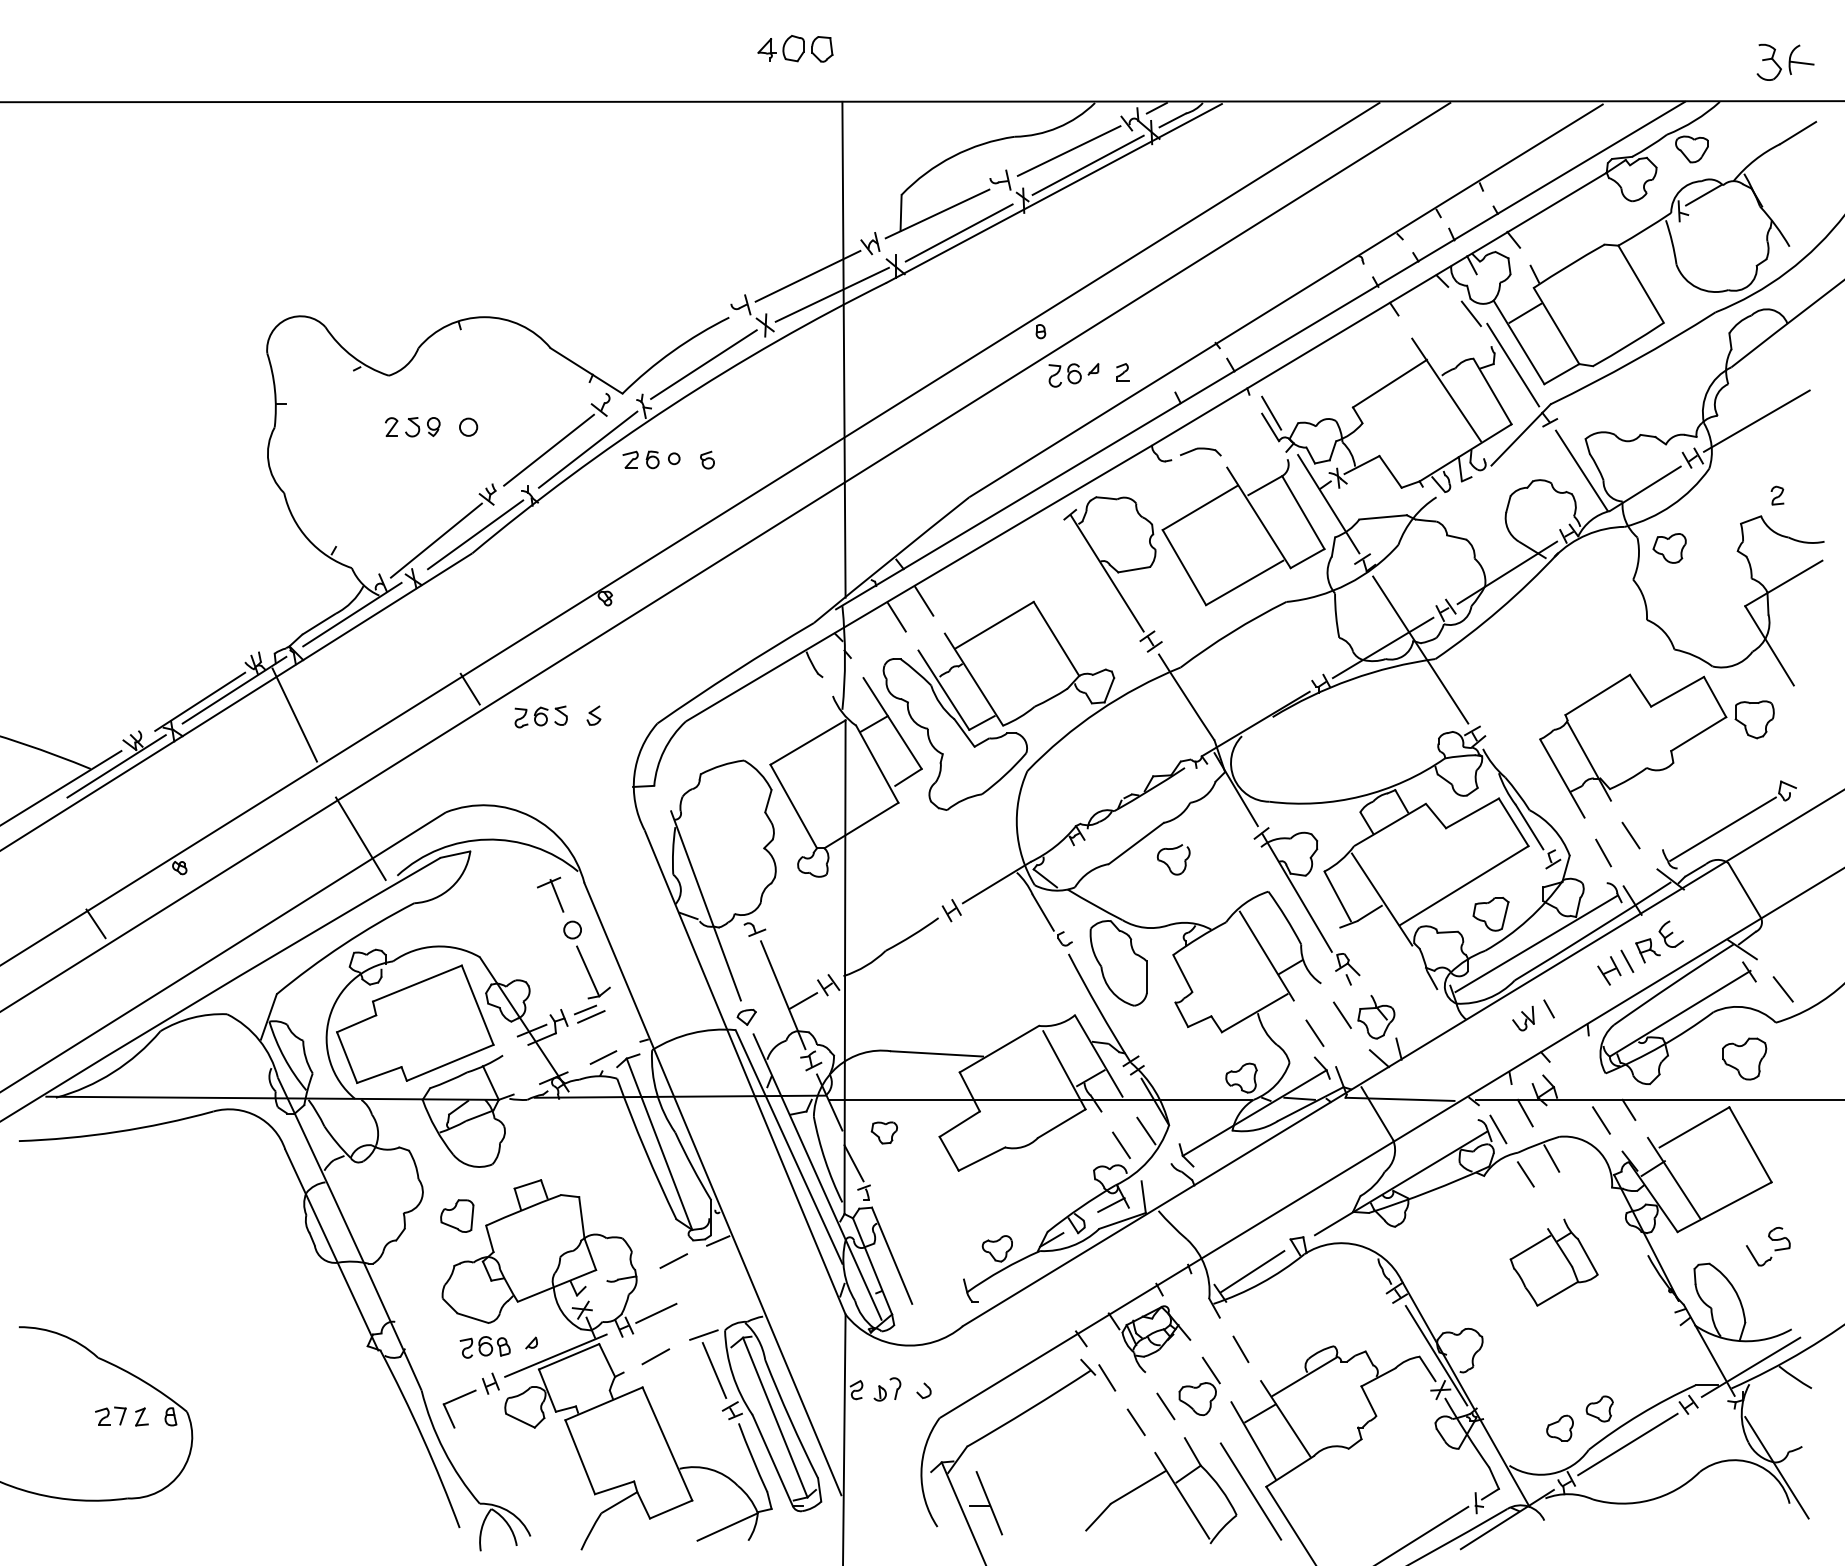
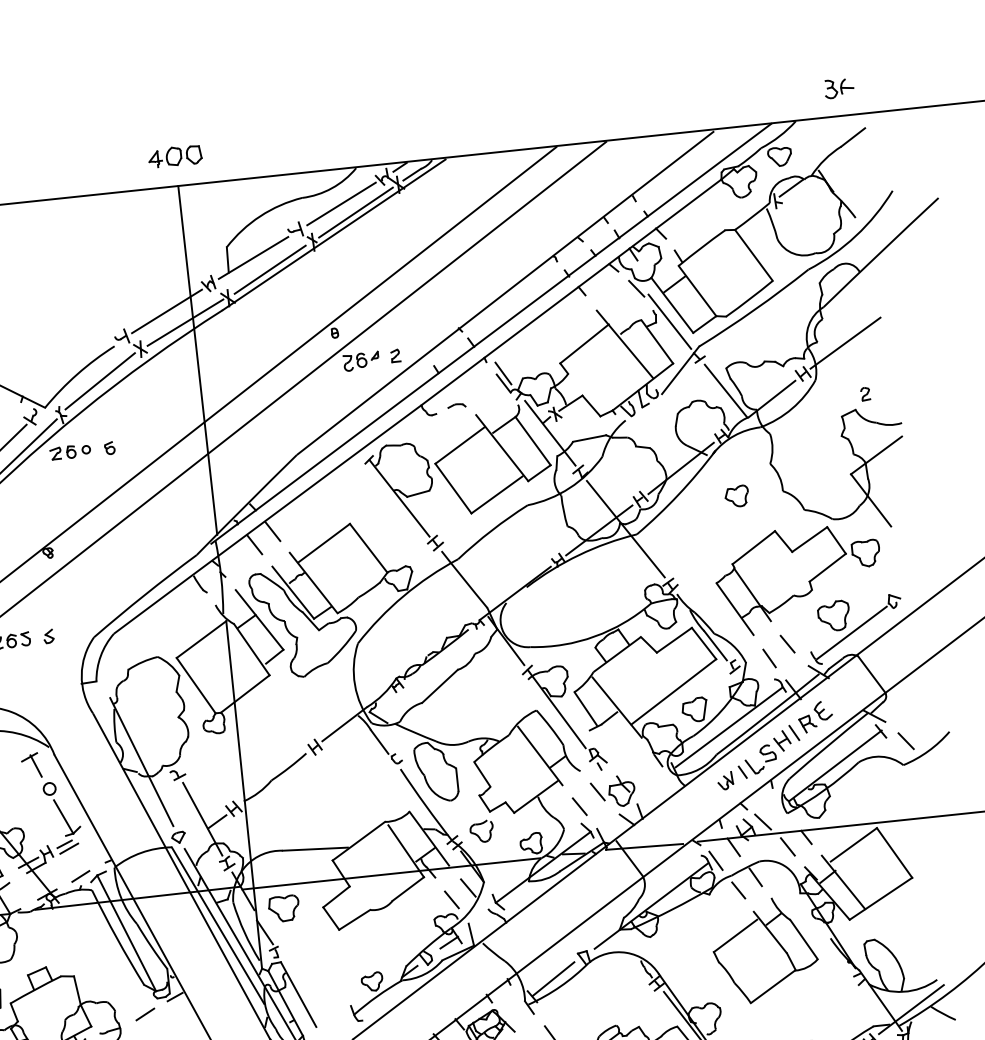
part: (795, 48) -> (175, 156), moved
part: (1785, 61) -> (839, 87), size x0.71
part: (1201, 451) -> (456, 405), size x0.62
part: (1669, 548) -> (736, 496), moved
part: (1168, 864) -> (478, 835), moved
part: (1744, 1058) -> (834, 615), moved
line: (1570, 1081) -> (763, 821), added
part: (884, 1132) -> (284, 908), size x1.67
part: (1771, 1240) -> (762, 754), moved
part: (1553, 1262) -> (764, 950), size x1.67

